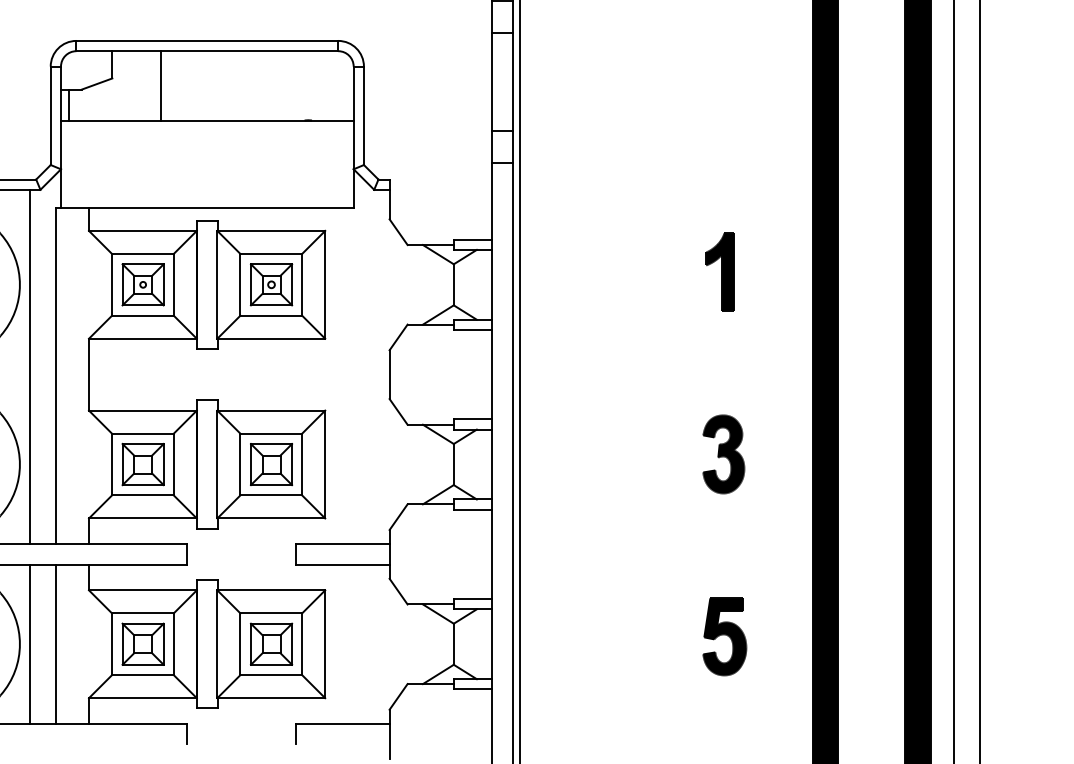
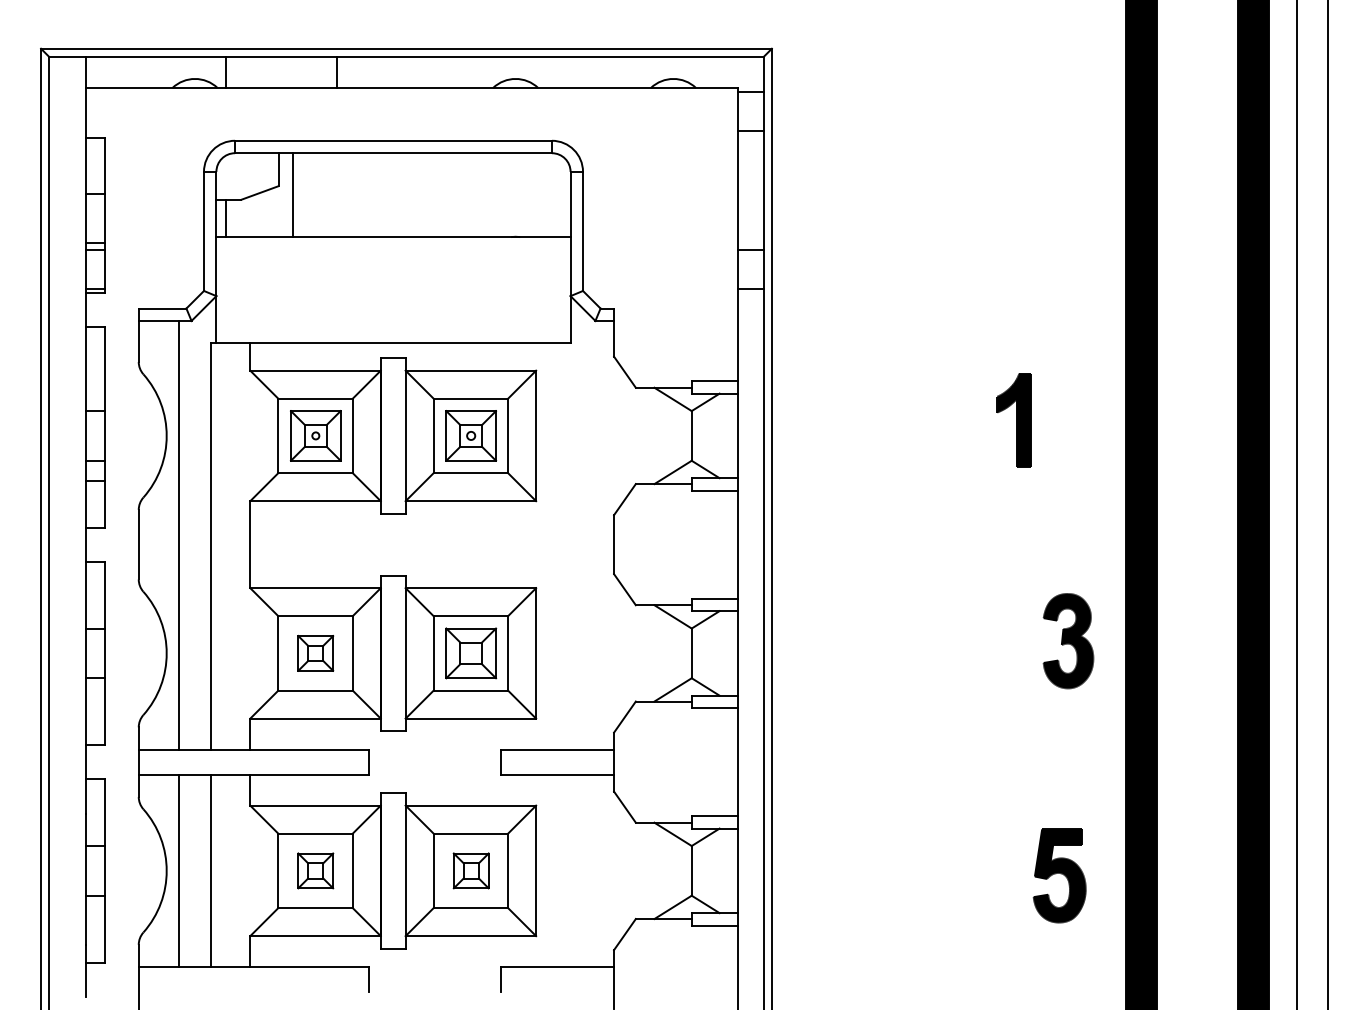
line: (161, 86) -> (293, 195), moved
part: (723, 454) -> (1068, 641), moved
part: (142, 464) -> (315, 653), size x0.7
part: (724, 636) -> (1059, 875), moved
part: (142, 643) -> (315, 870), size x0.7
part: (271, 643) -> (471, 870), size x0.7

